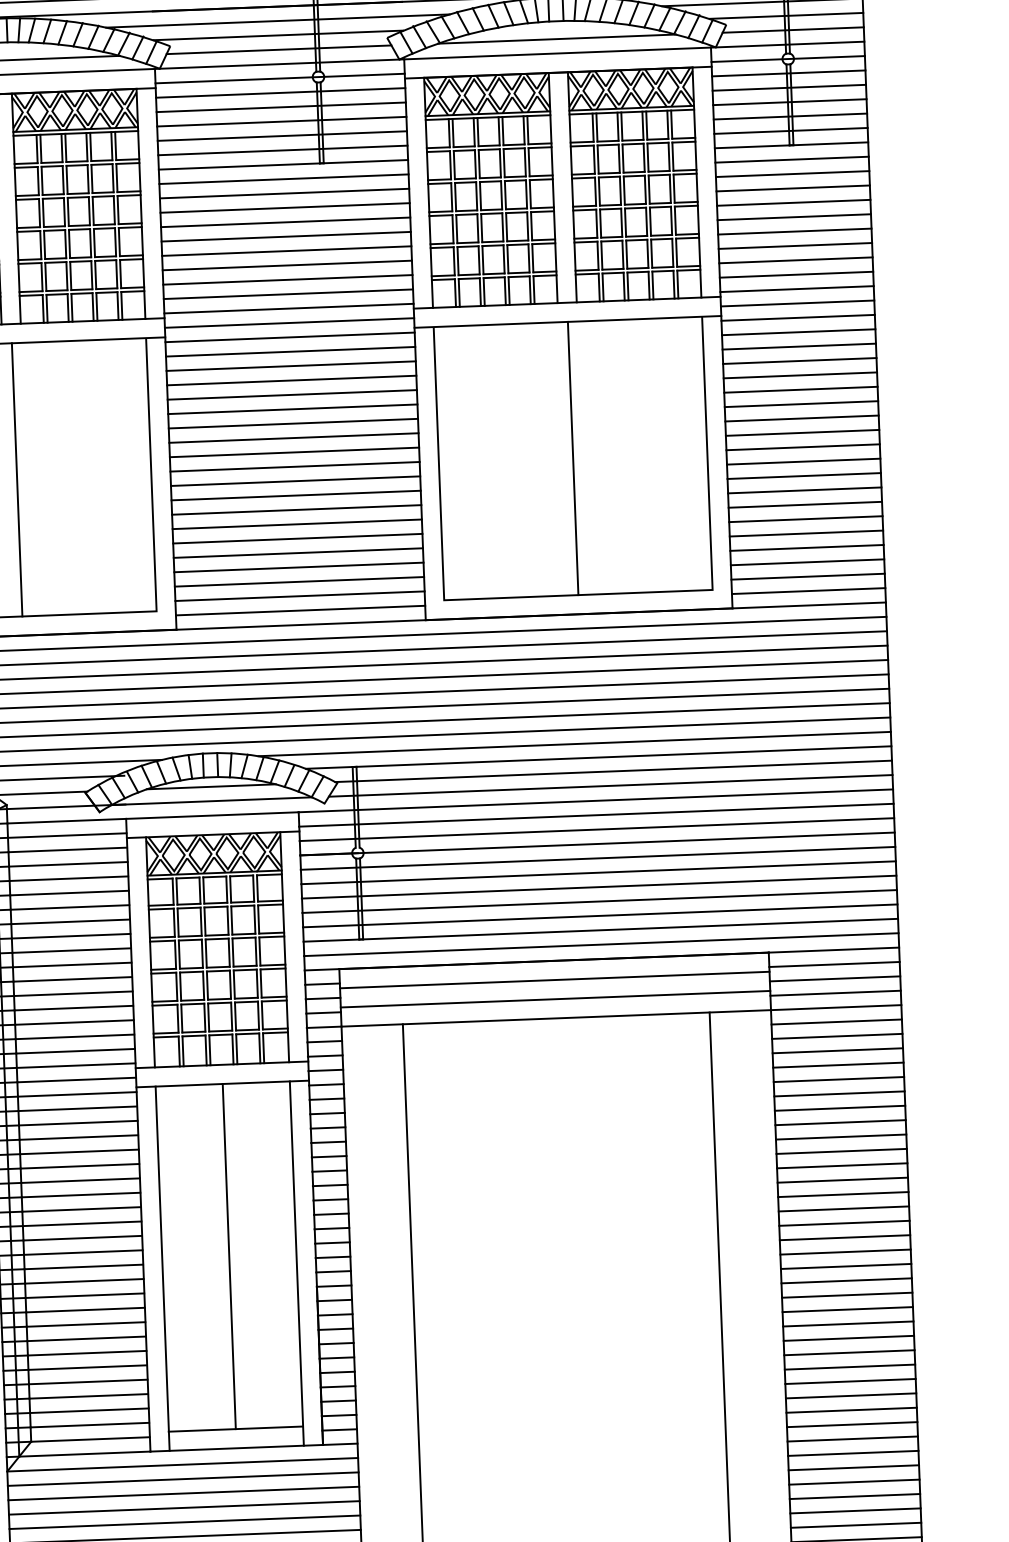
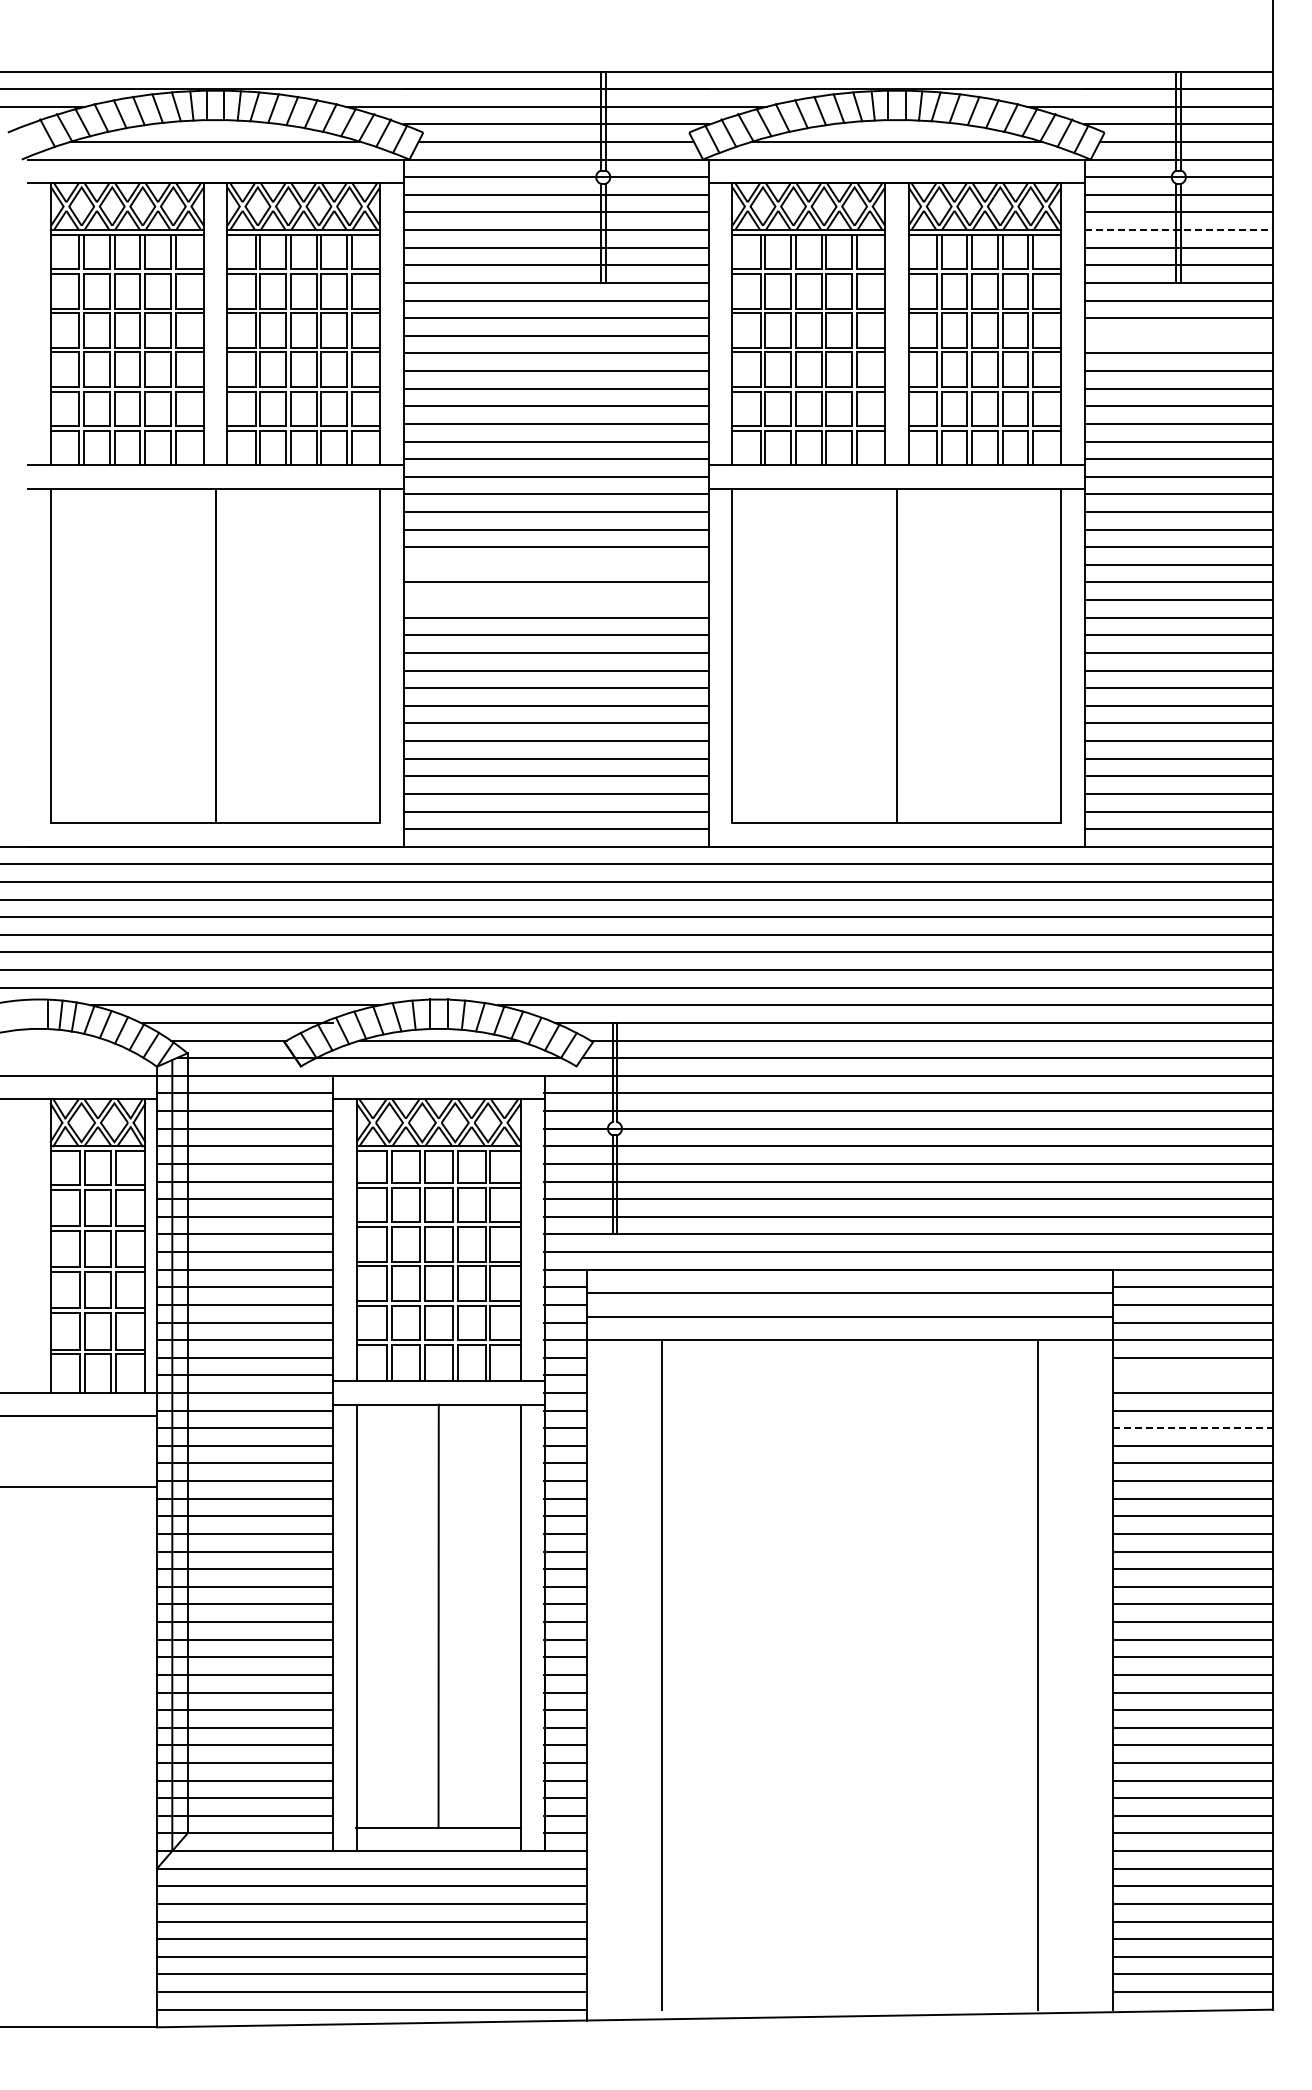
line: (789, 102) -> (1178, 230), solid -> dashed
line: (792, 188) -> (1178, 335), removed
line: (291, 394) -> (555, 564), removed
line: (292, 424) -> (555, 600), removed
line: (836, 1036) -> (1192, 1375), removed
line: (838, 1079) -> (1192, 1428), solid -> dashed

